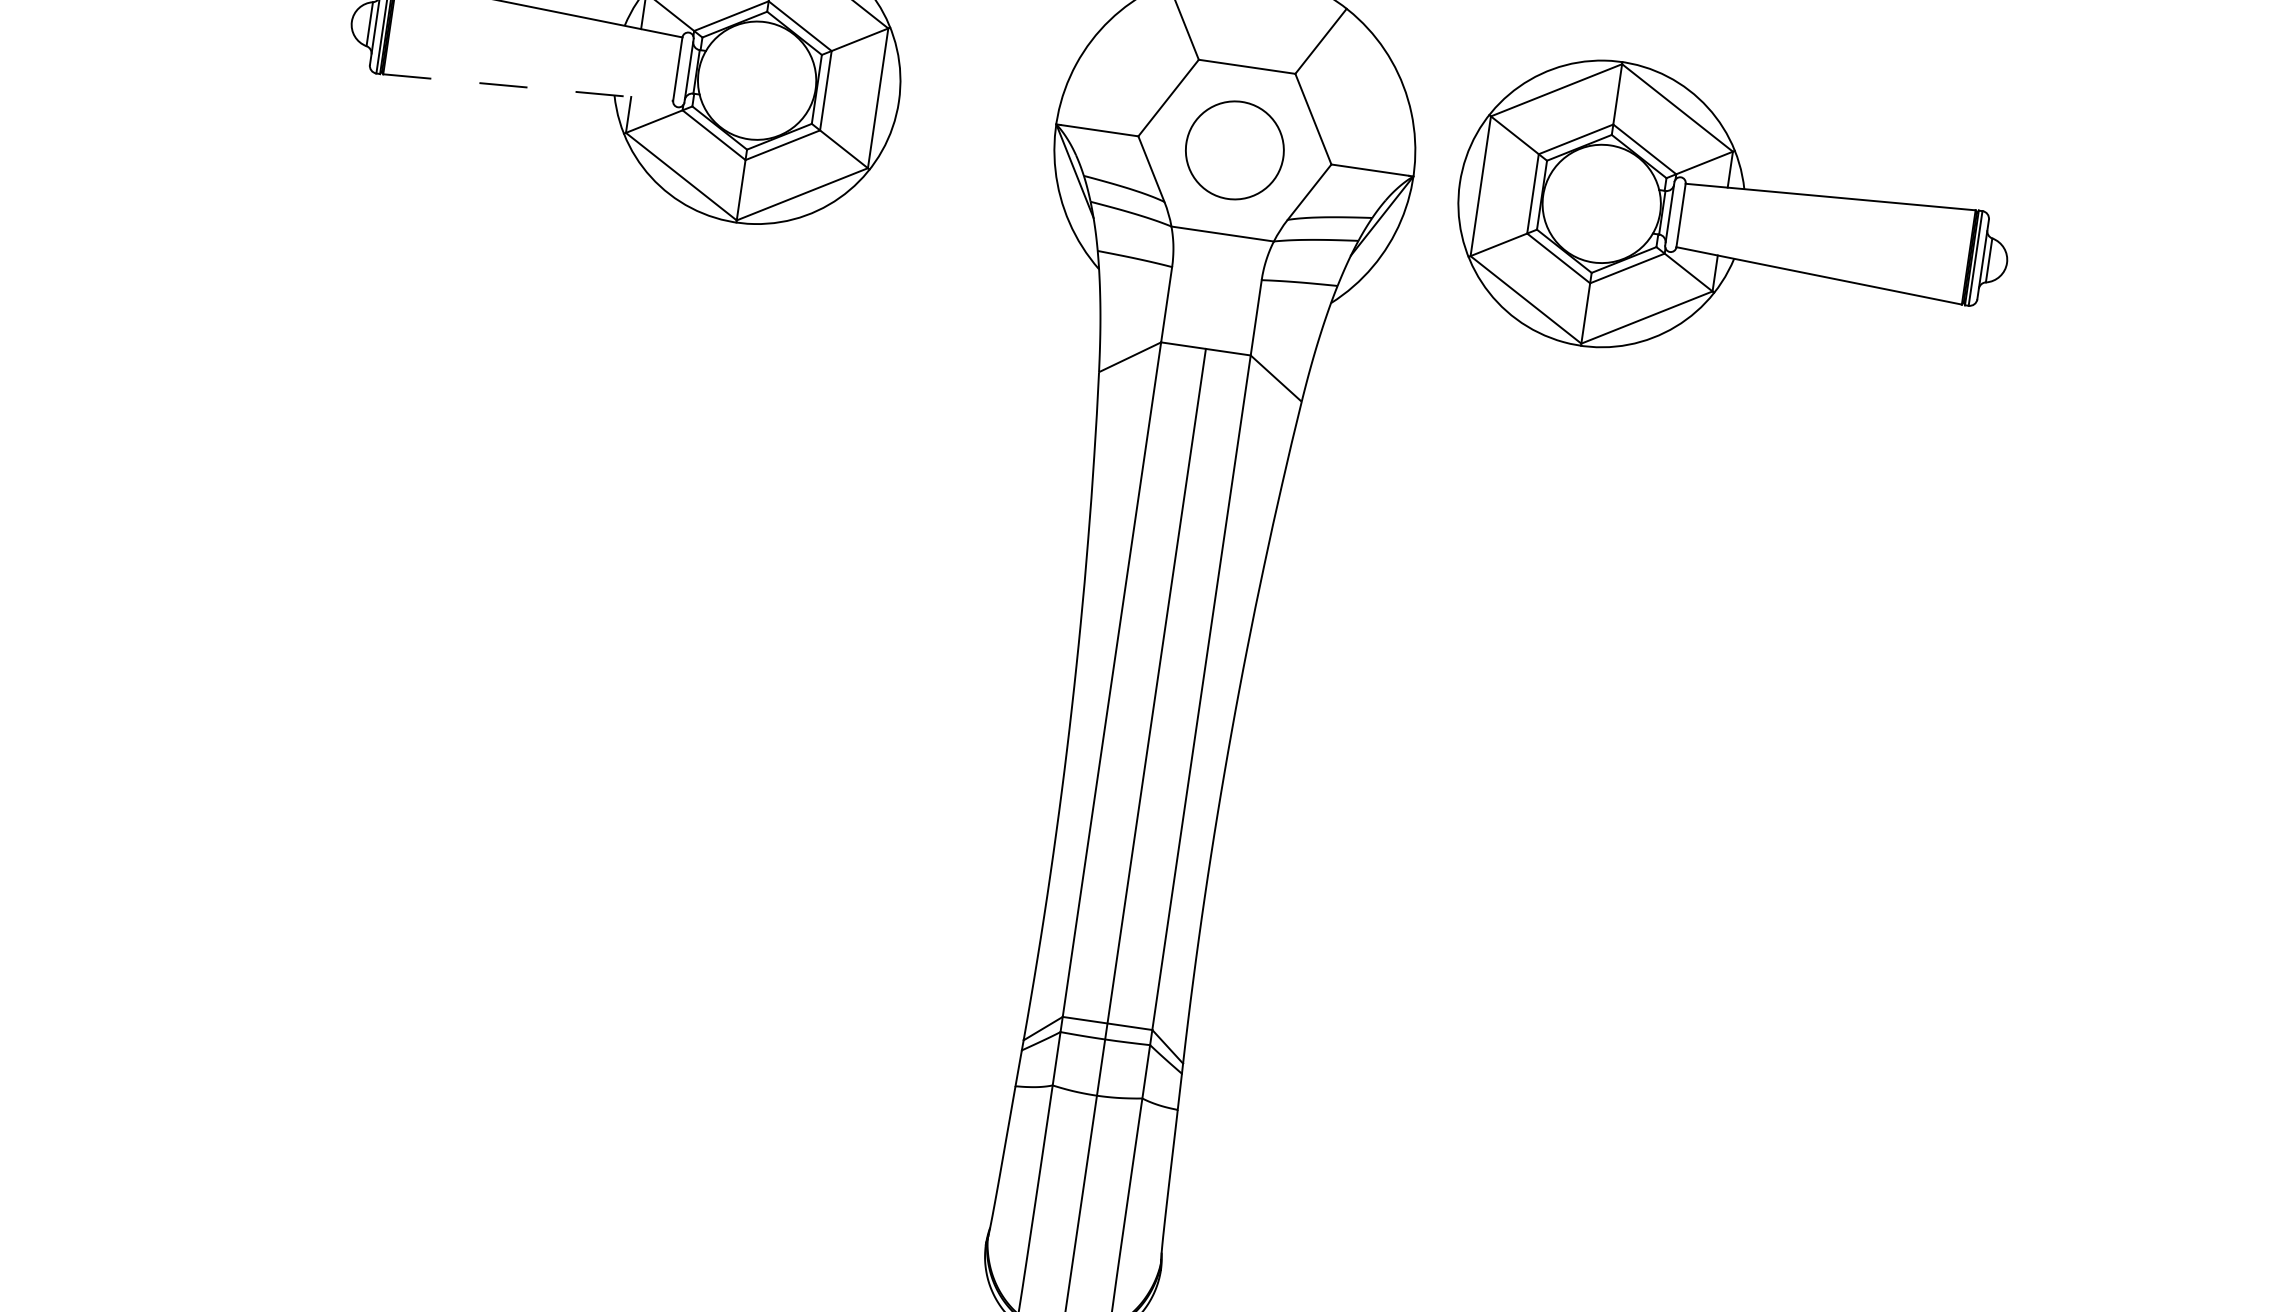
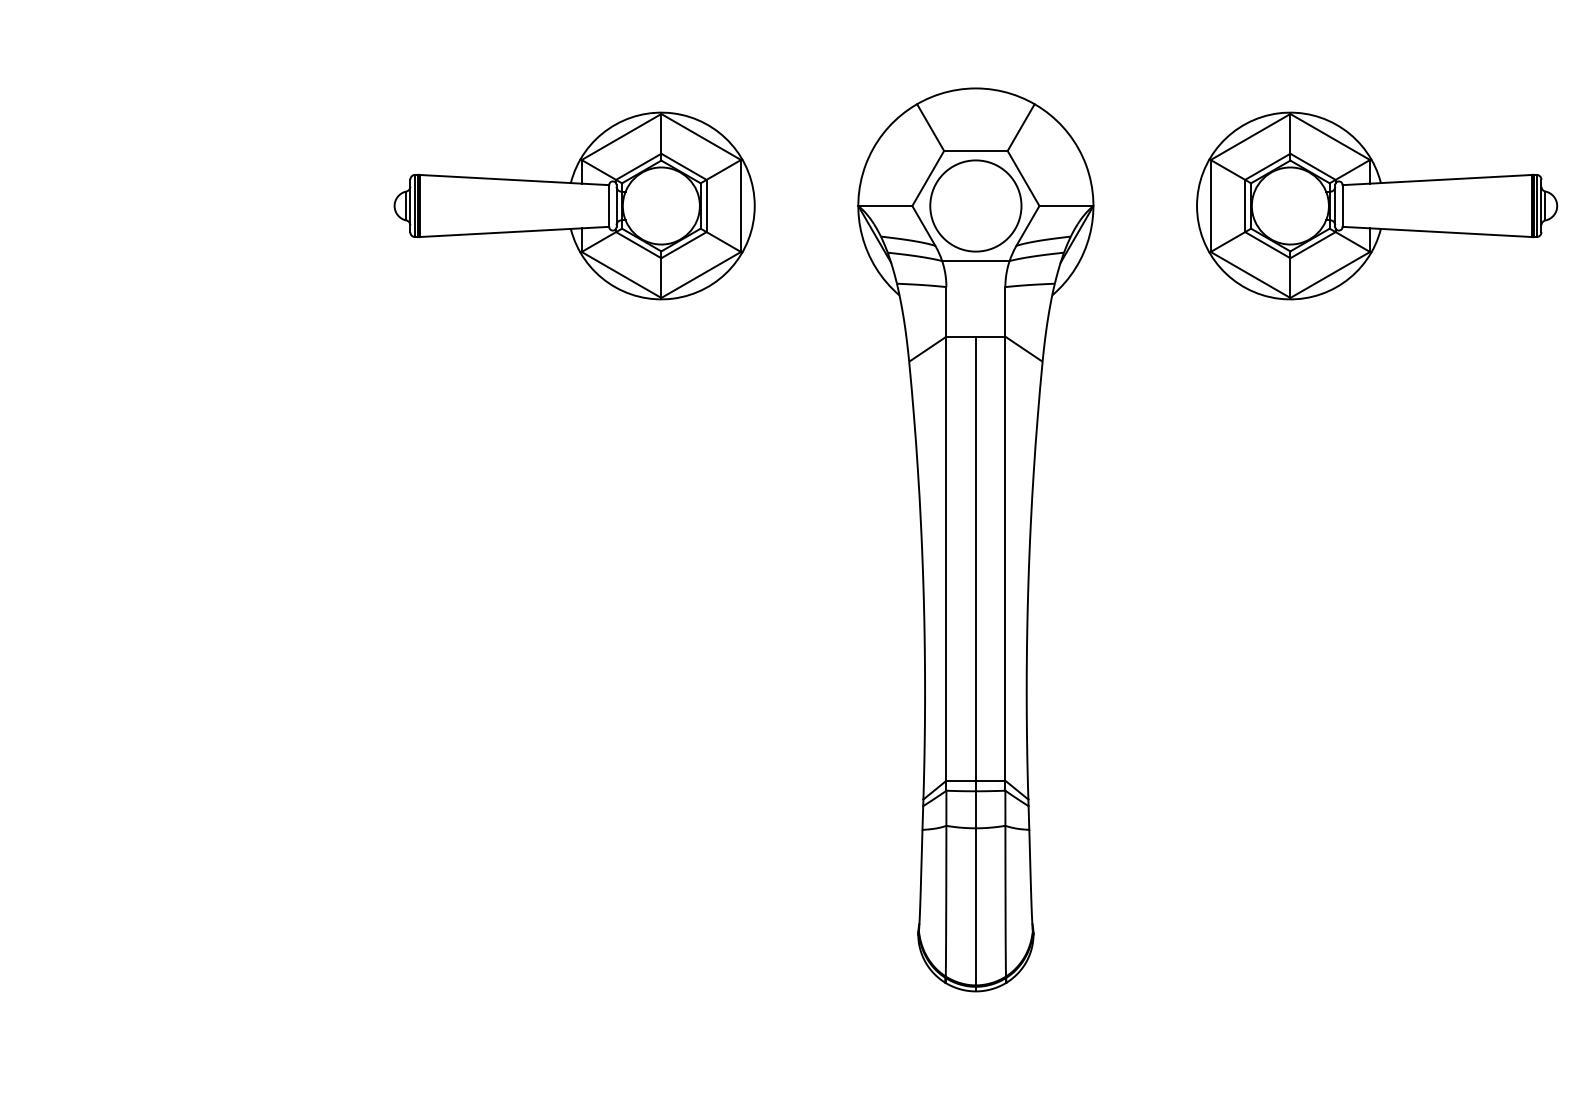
line: (528, 86) -> (514, 231), dashed -> solid
circle: (1234, 149) -> (975, 205), size x1.43
part: (1734, 222) -> (1377, 205), moved

